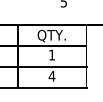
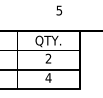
text: (51, 54) -> (48, 58), 1 -> 2

